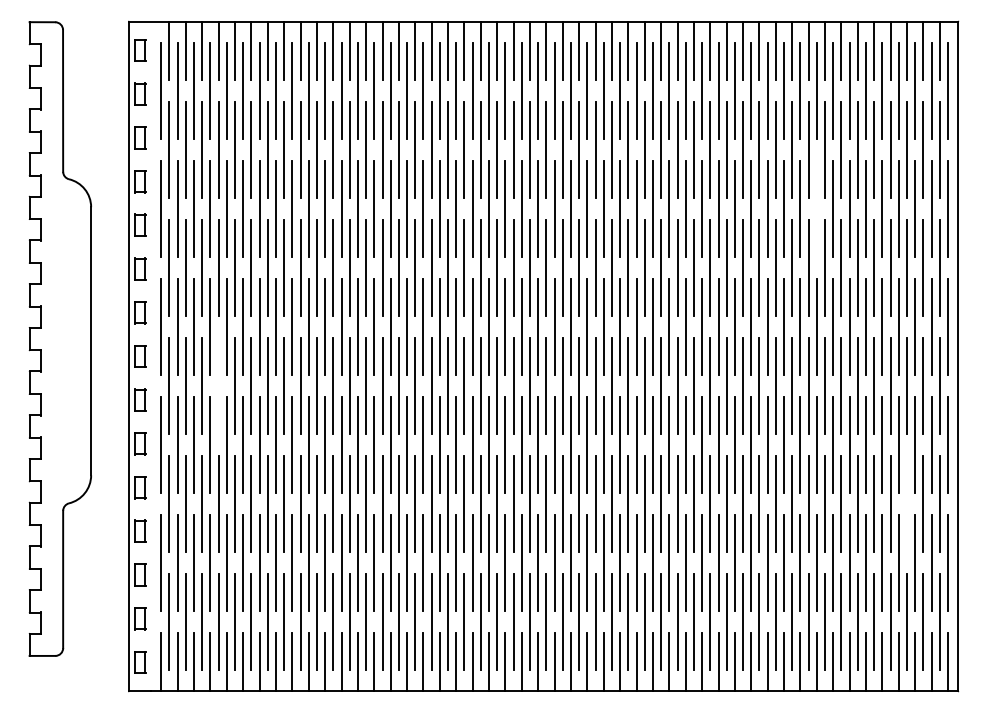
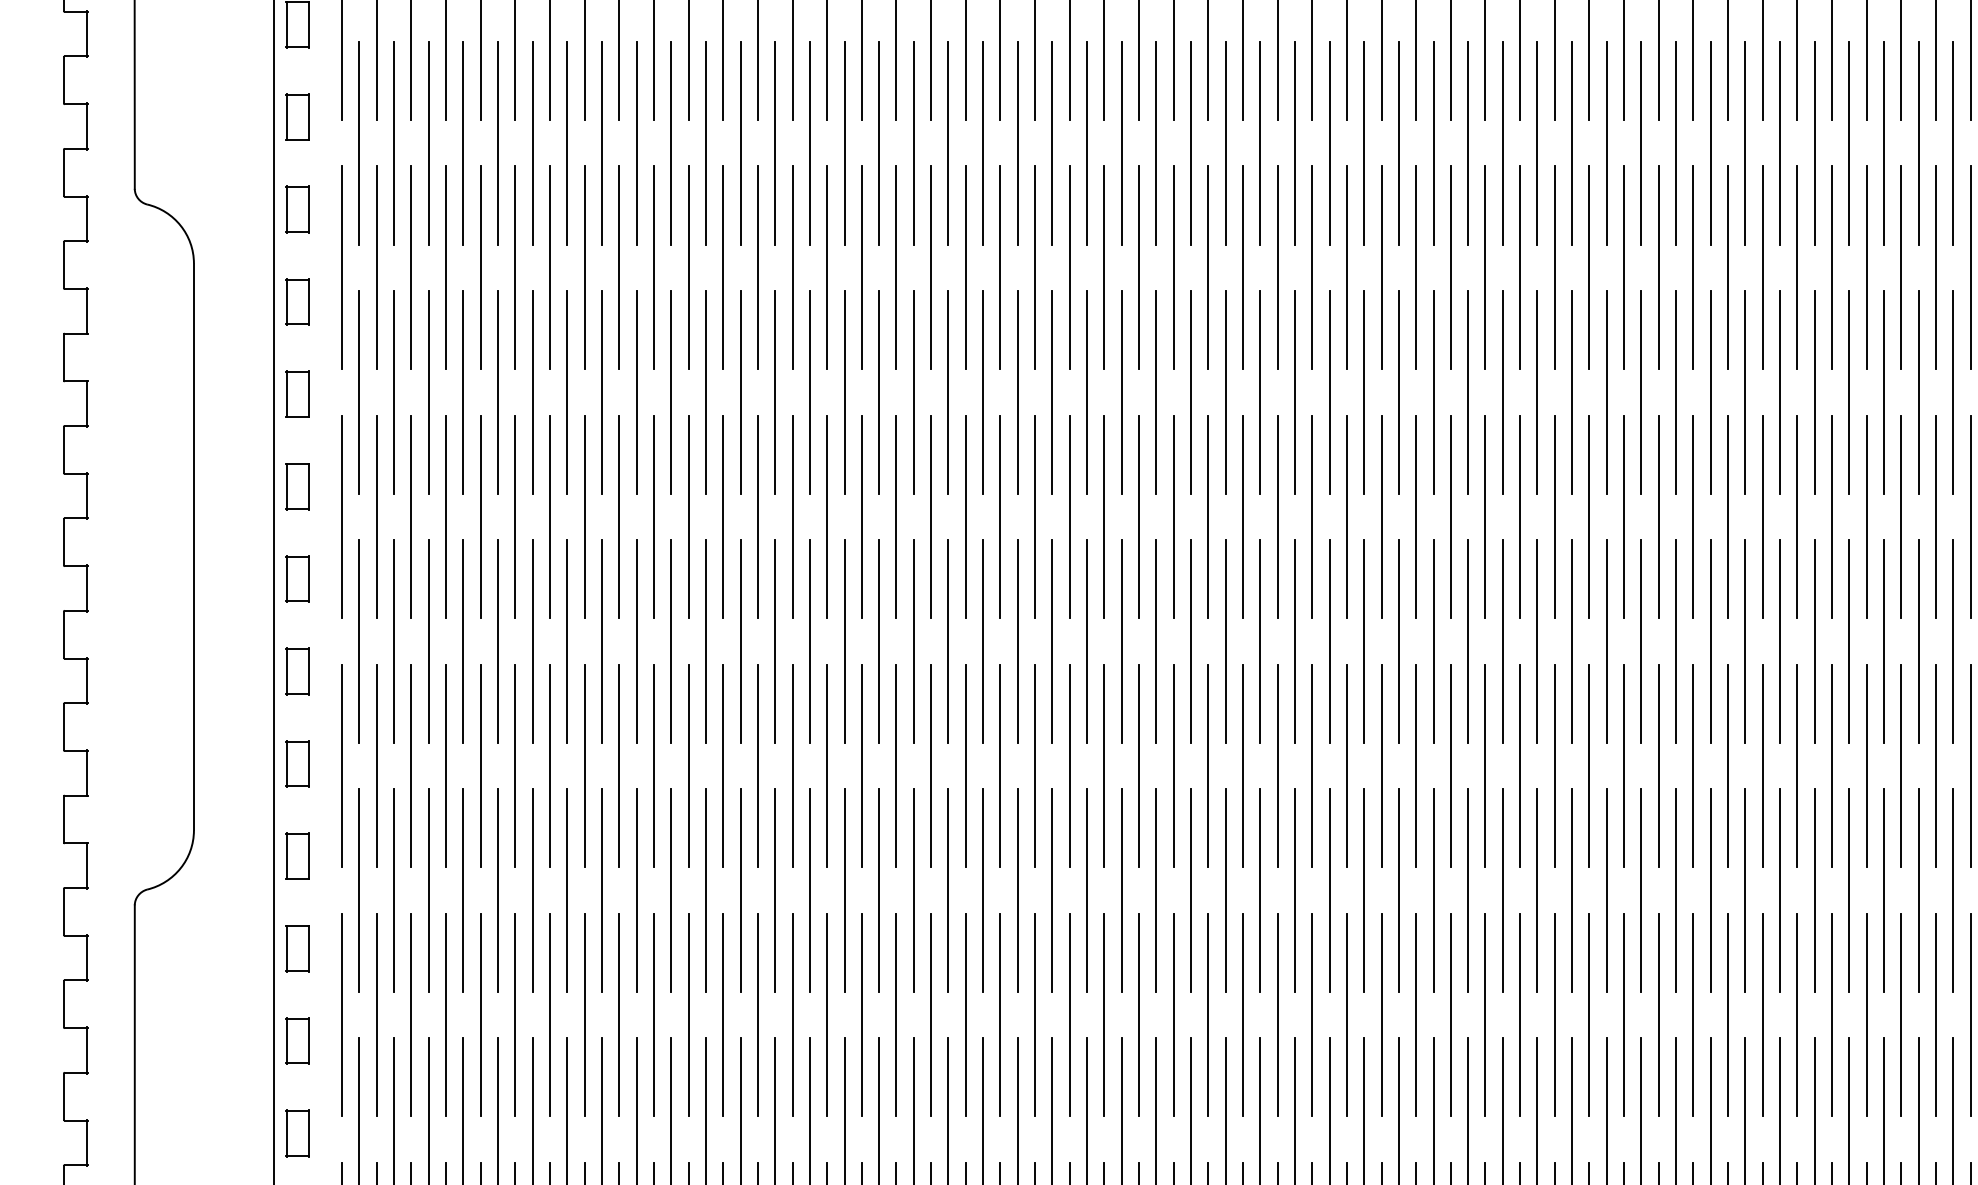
line: (816, 209) -> (1727, 268), added
line: (218, 385) -> (463, 640), added
line: (906, 503) -> (1917, 889), added

